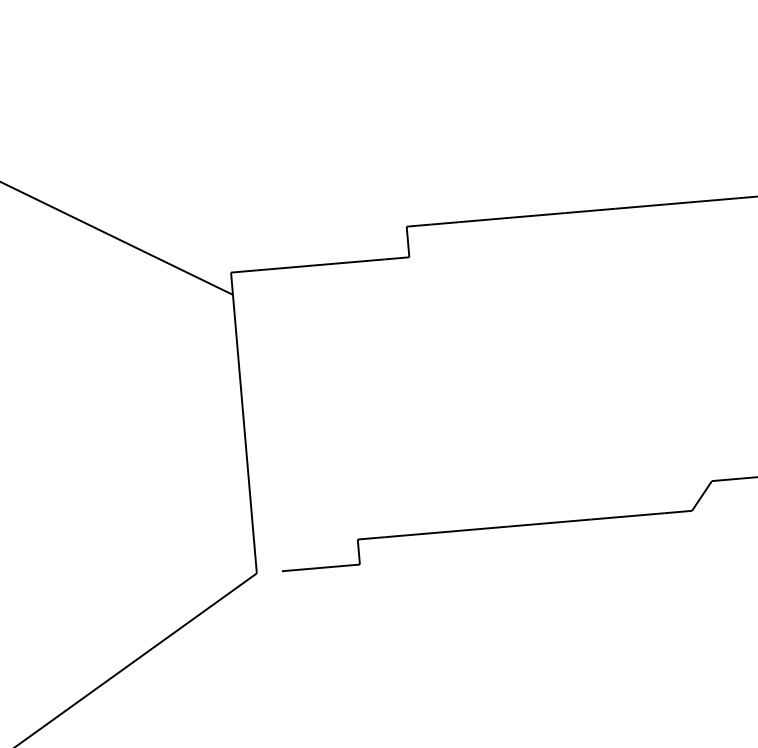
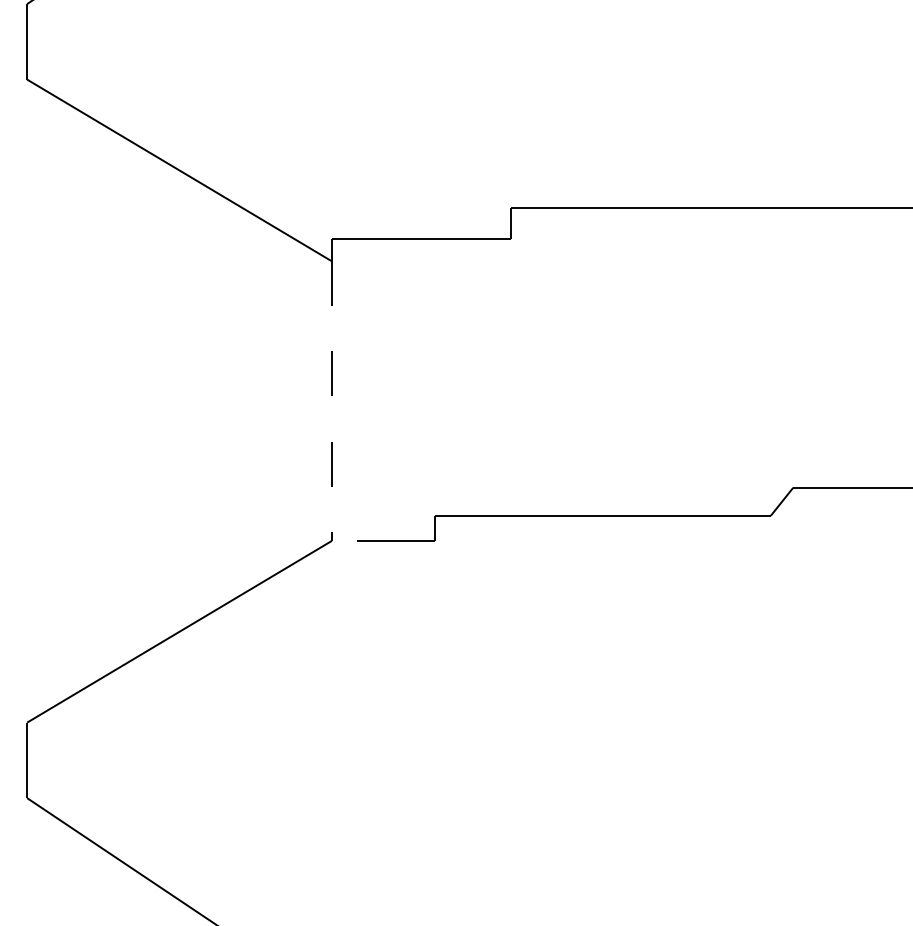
line: (244, 434) -> (331, 401), solid -> dashed

